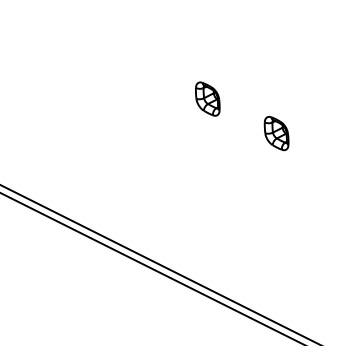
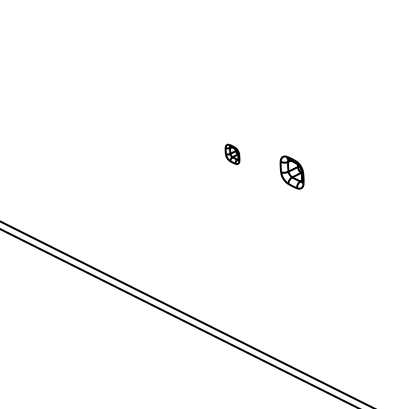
part: (207, 99) -> (232, 154), size x0.6
part: (276, 133) -> (291, 172), moved

